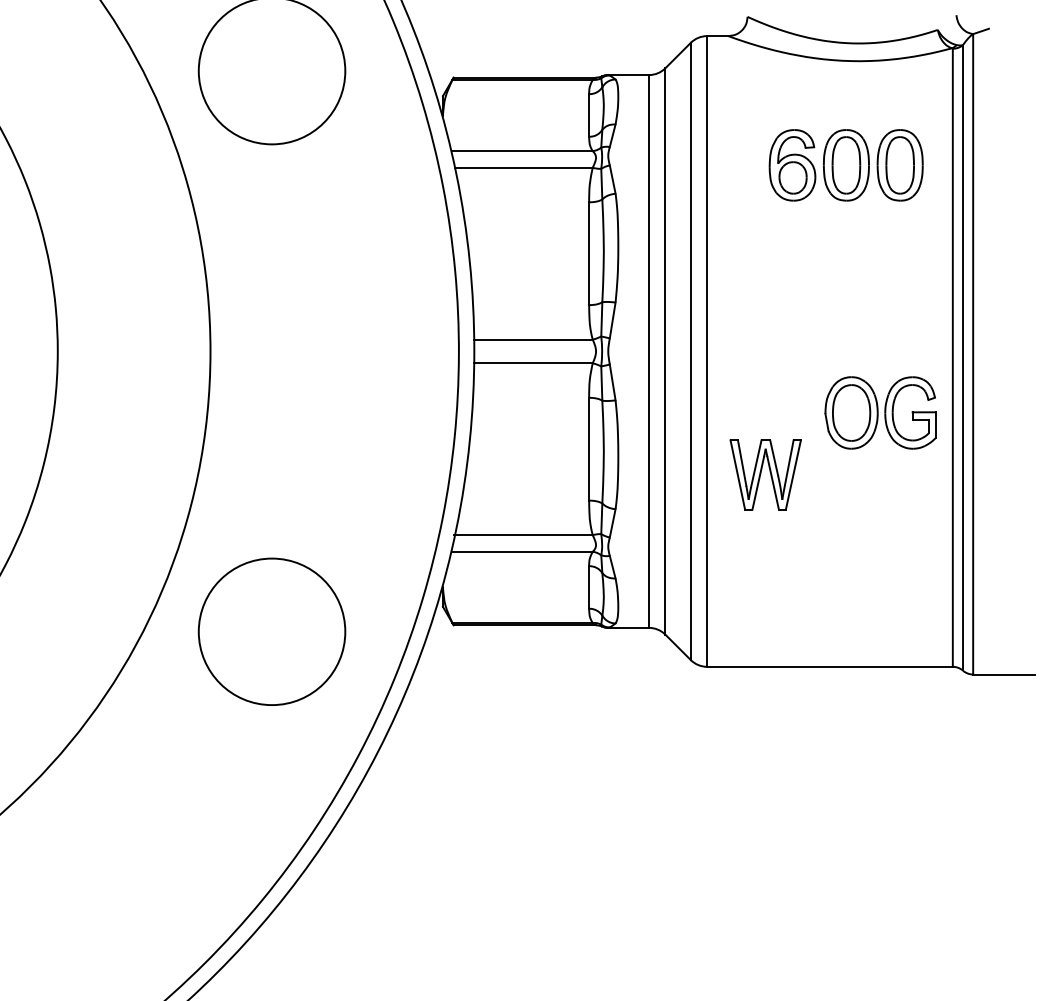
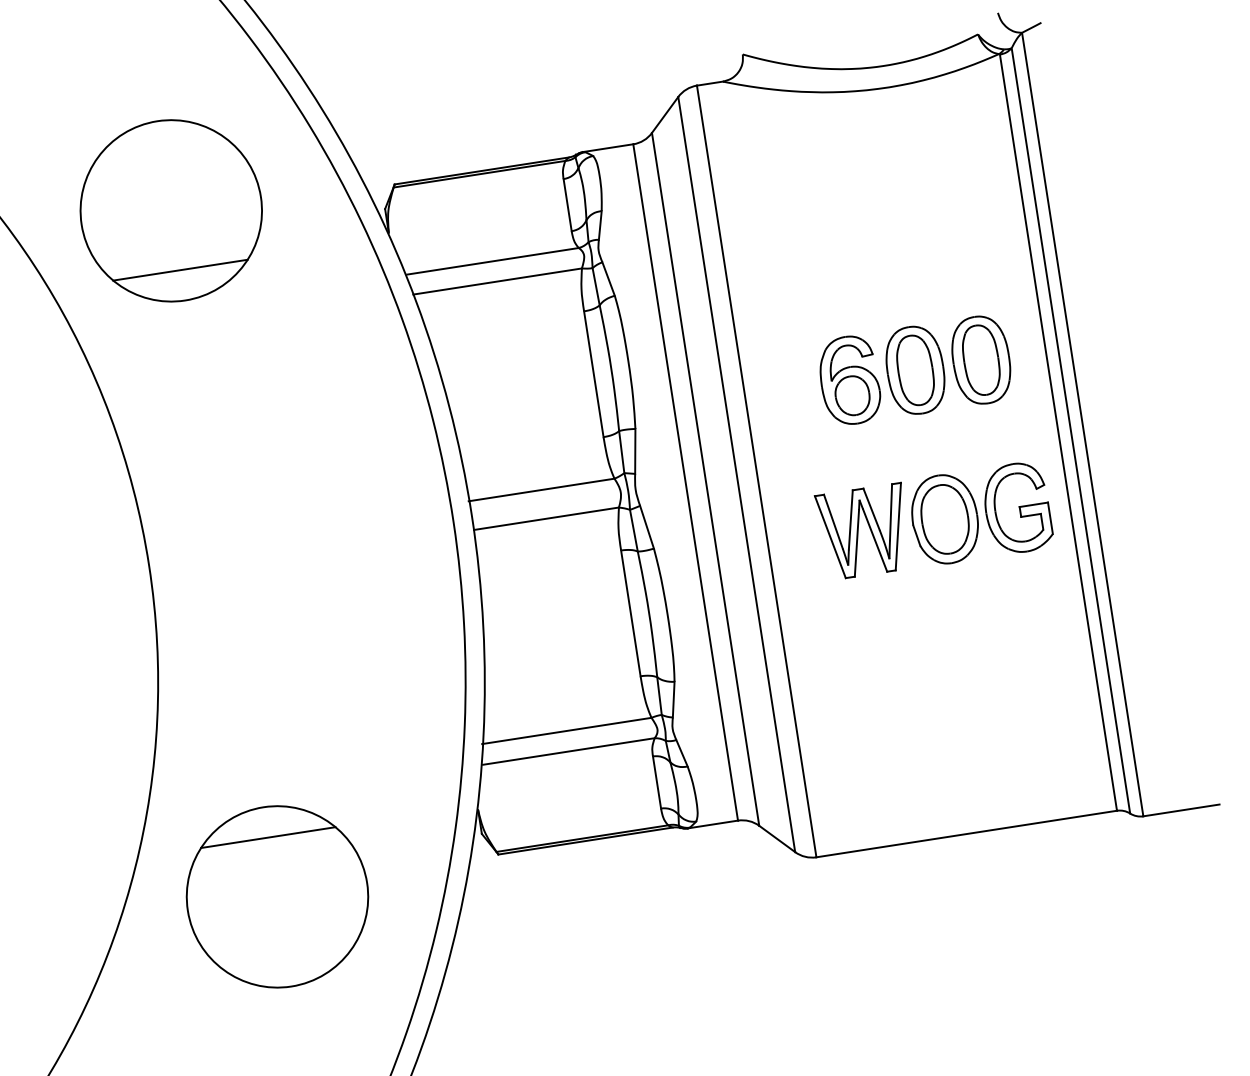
line: (271, 119) -> (179, 270), added
part: (845, 165) -> (914, 370), moved
part: (765, 474) -> (864, 531), moved
line: (271, 583) -> (267, 837), added

